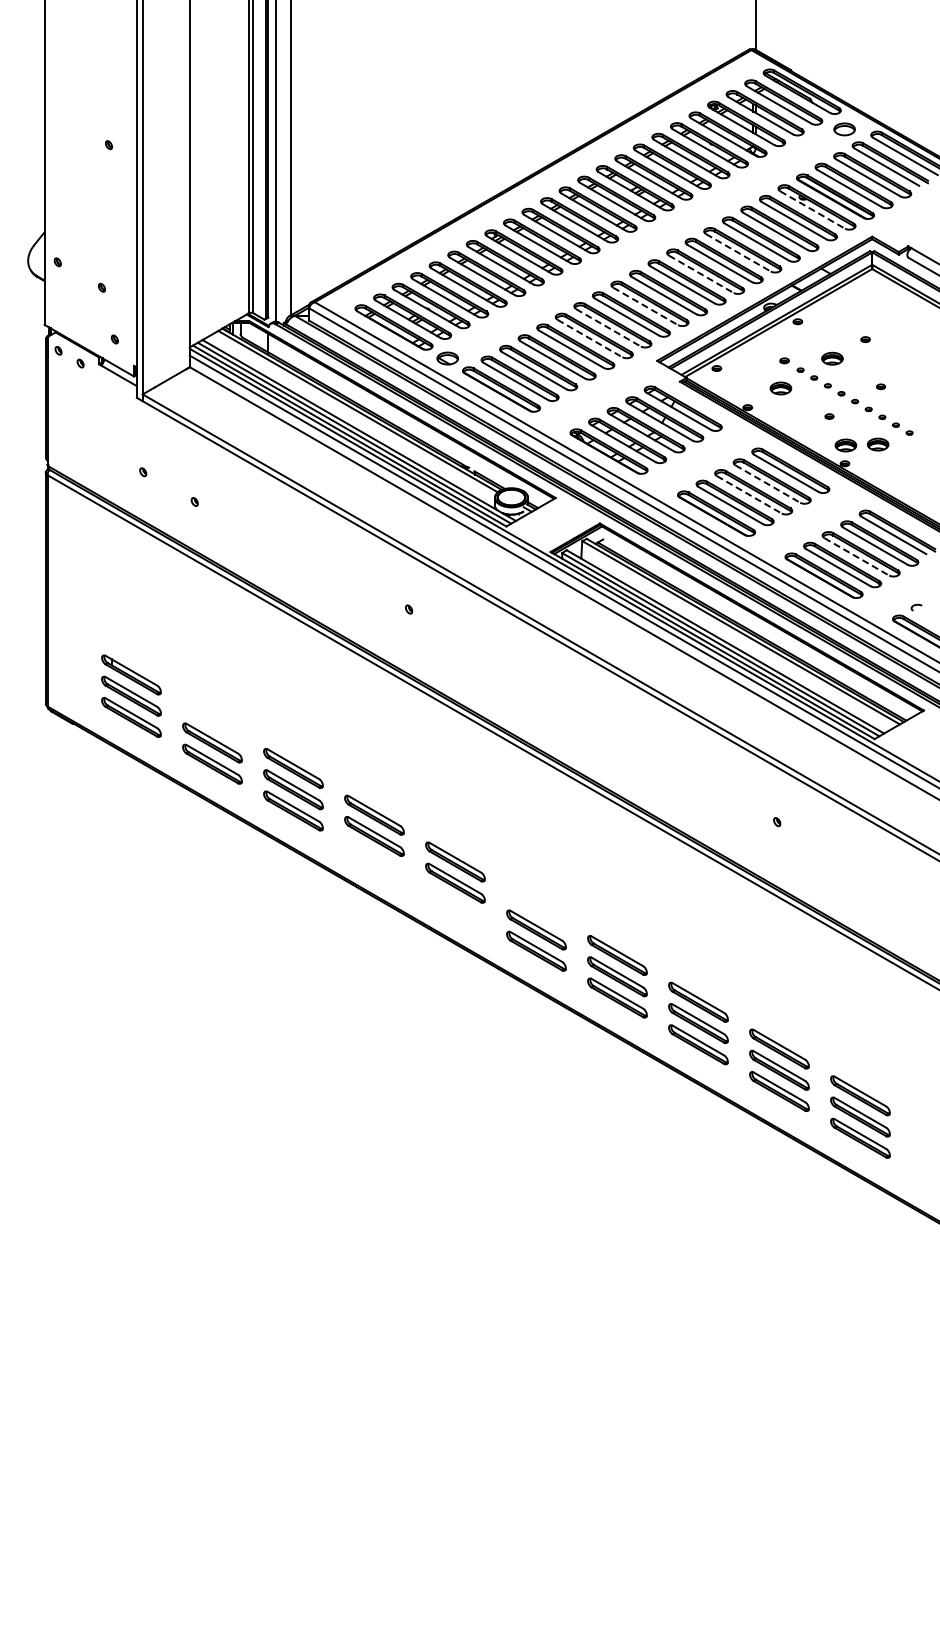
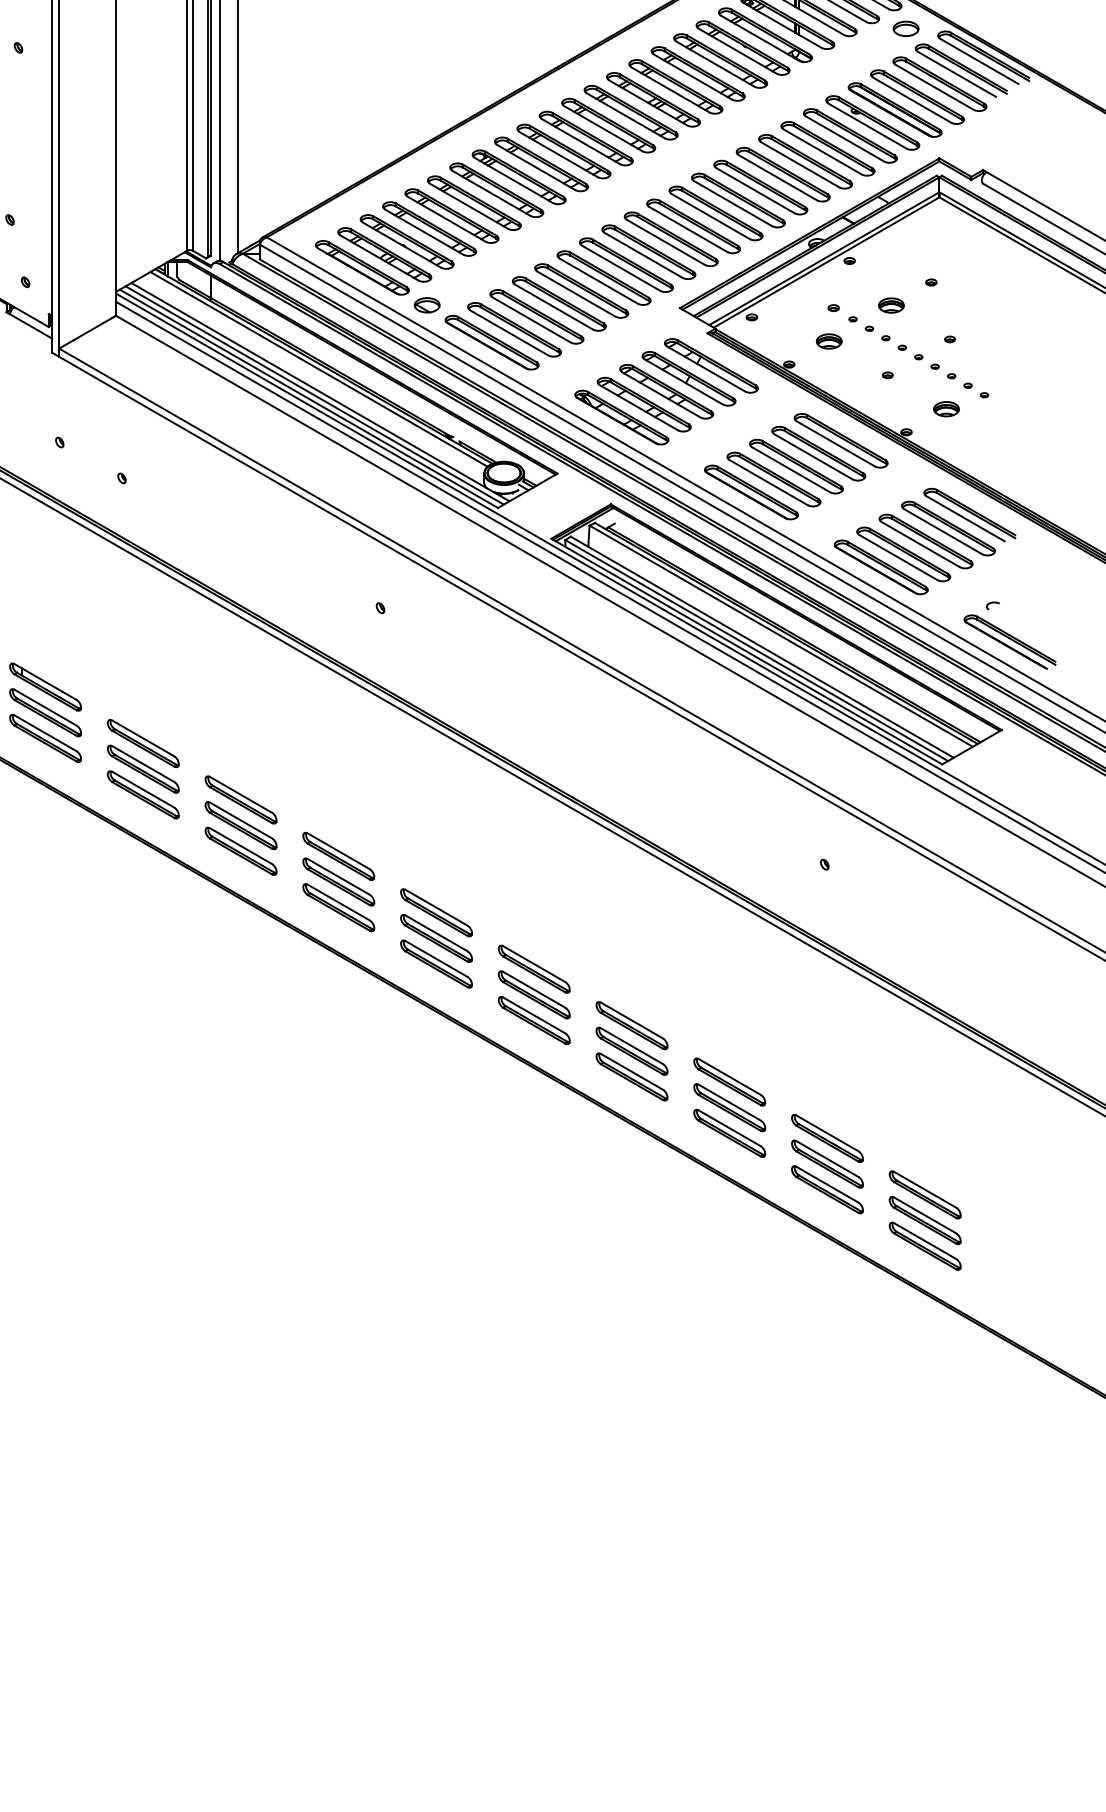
line: (813, 210) -> (868, 126), dashed -> solid
line: (738, 253) -> (778, 178), dashed -> solid
line: (701, 274) -> (733, 203), dashed -> solid
line: (646, 306) -> (667, 242), dashed -> solid
line: (608, 328) -> (621, 269), dashed -> solid
line: (590, 338) -> (599, 281), dashed -> solid
part: (845, 445) -> (907, 410), removed
line: (768, 484) -> (814, 457), dashed -> solid
line: (749, 495) -> (791, 470), dashed -> solid
line: (857, 557) -> (921, 545), dashed -> solid
part: (212, 721) -> (143, 743), added
part: (374, 857) -> (338, 907), added
part: (455, 904) -> (436, 964), added
part: (536, 908) -> (534, 968), added

